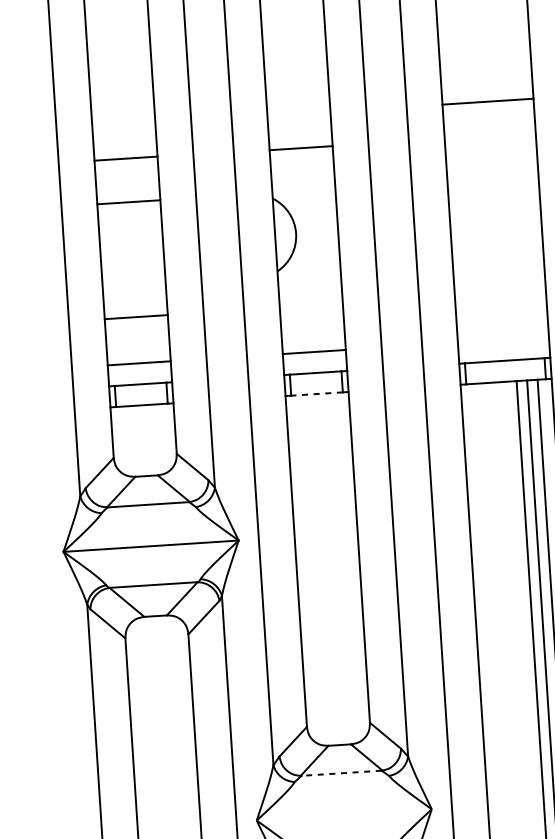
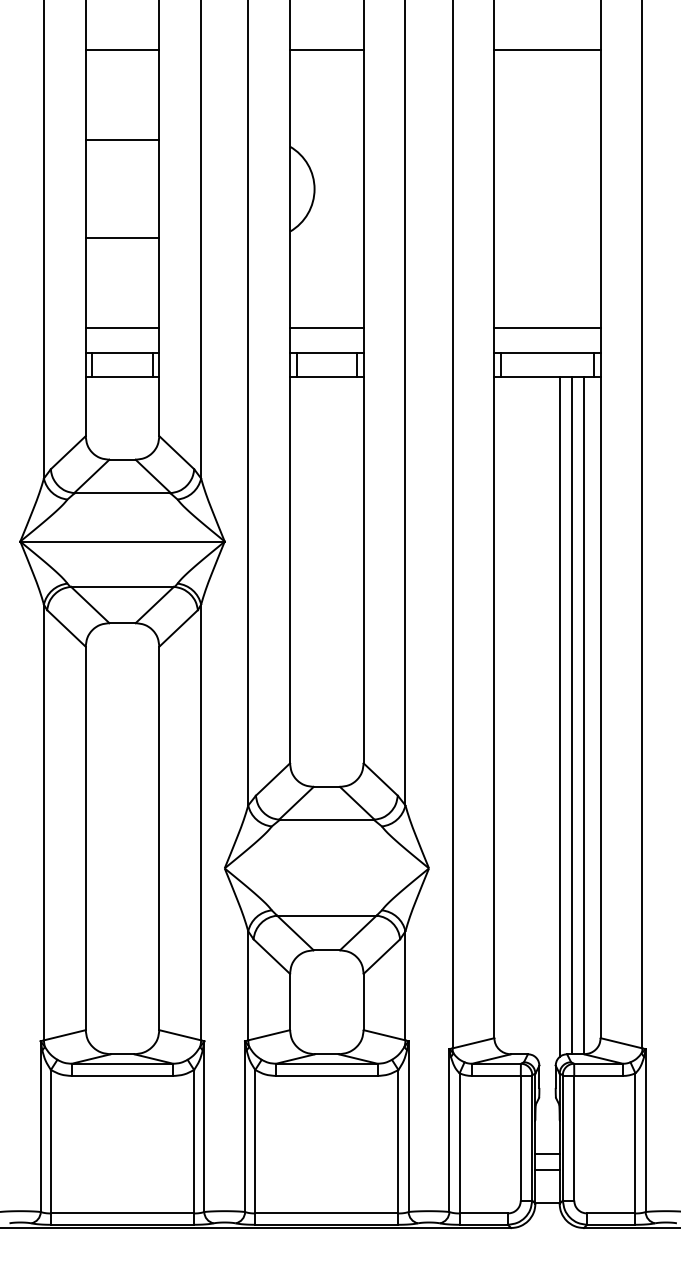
line: (300, 148) -> (326, 50), moved
line: (126, 158) -> (122, 50), moved
line: (136, 317) -> (122, 238), moved
line: (503, 340) -> (547, 328), added
line: (316, 394) -> (326, 377), dashed -> solid
line: (341, 773) -> (326, 819), dashed -> solid

